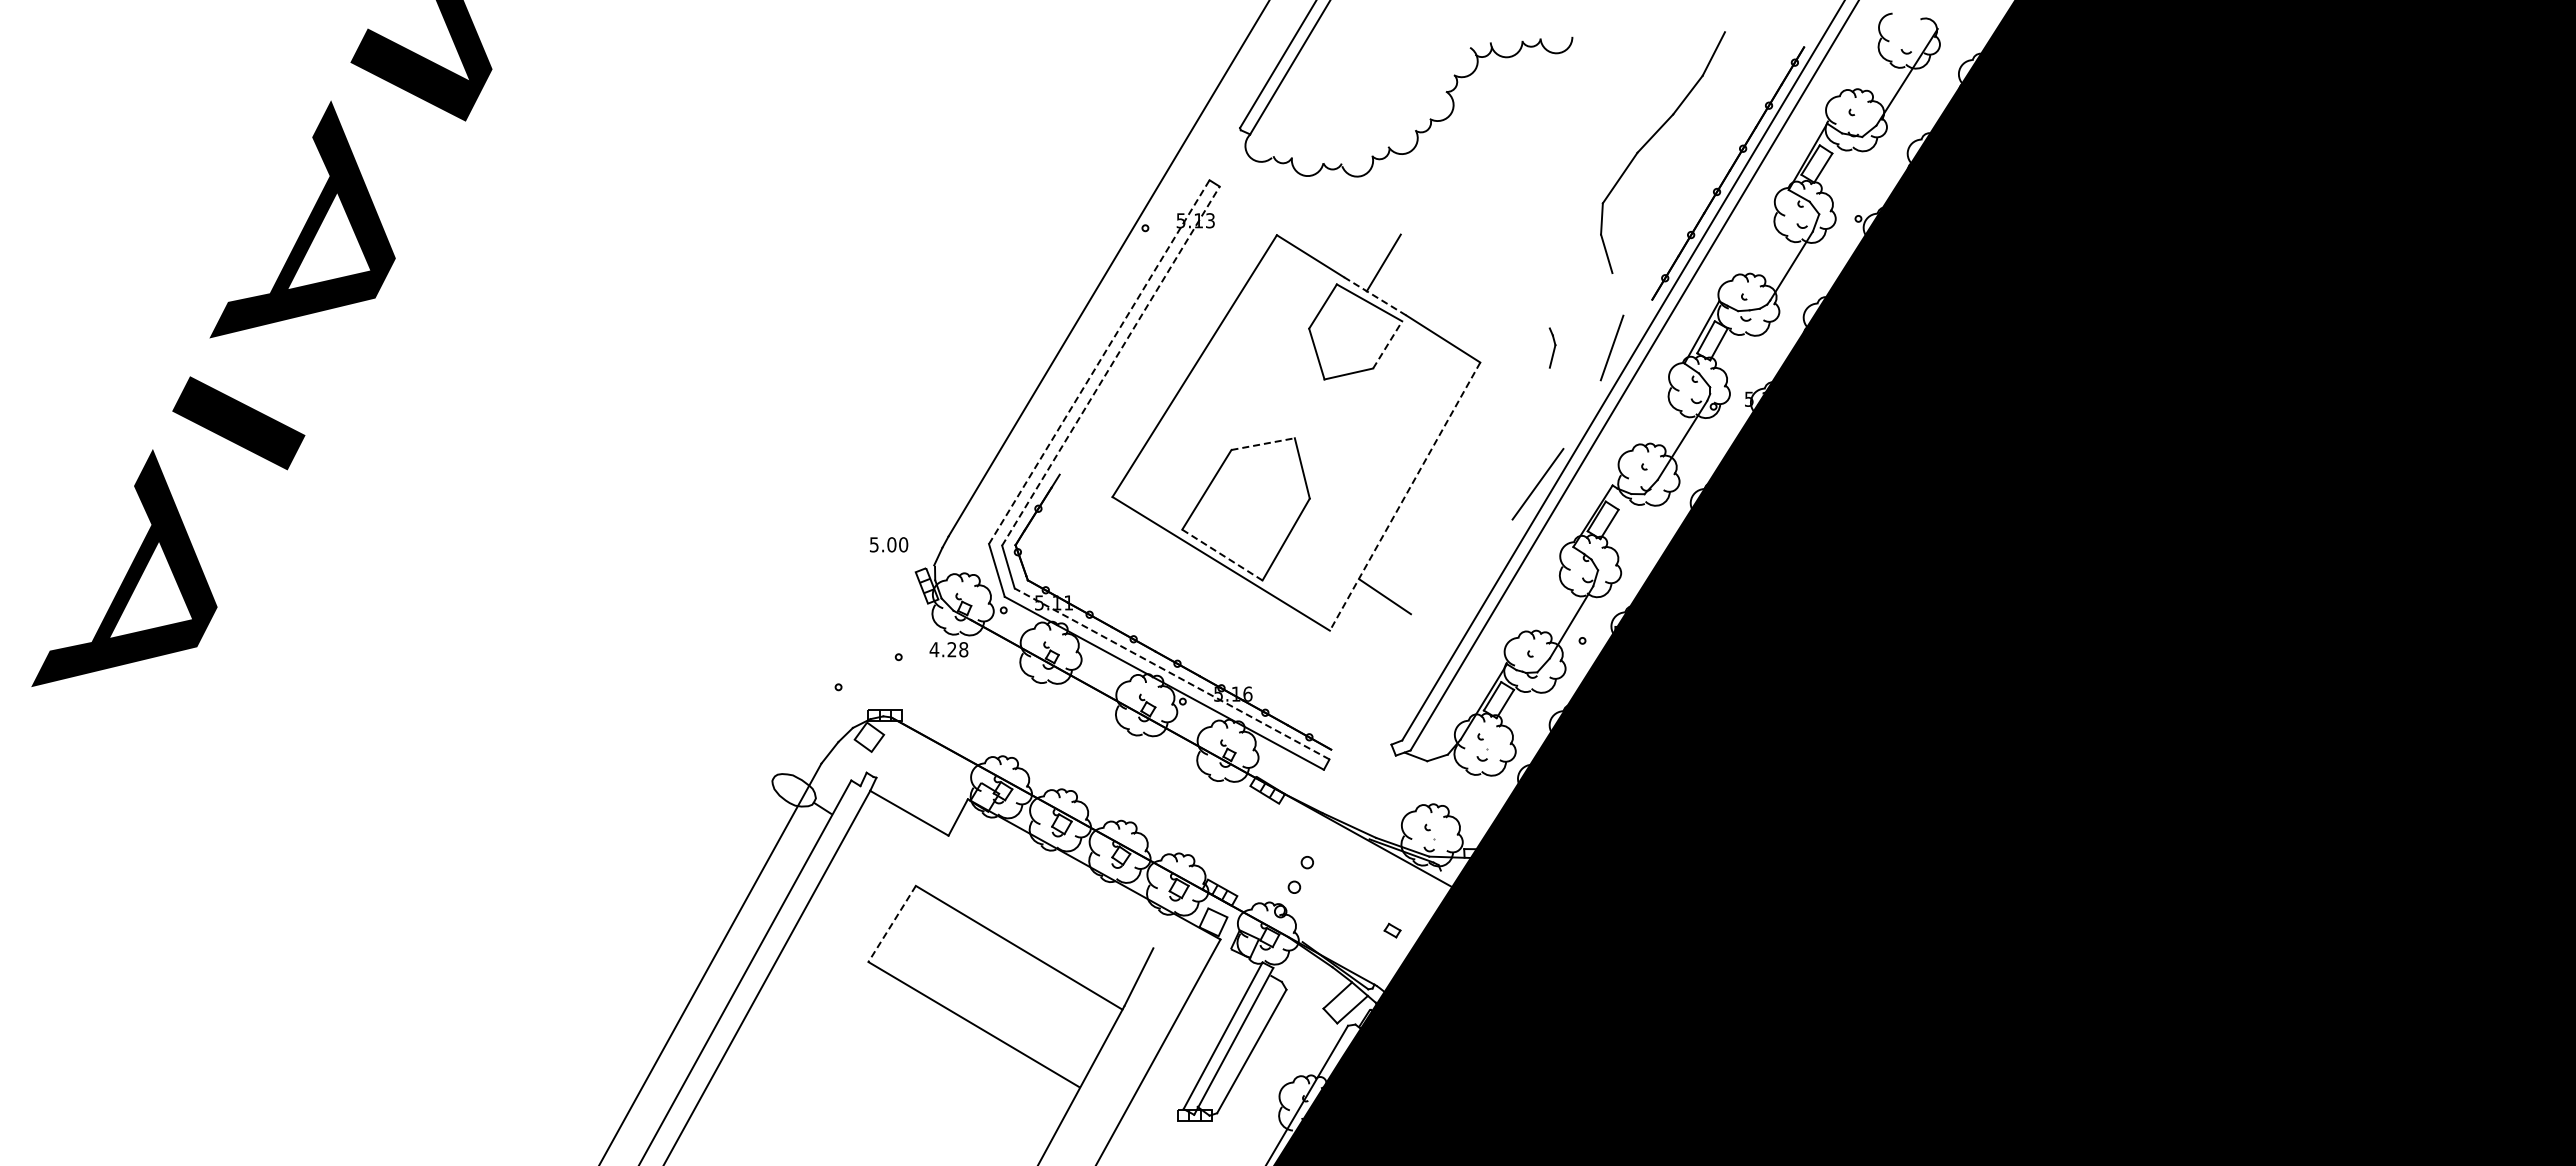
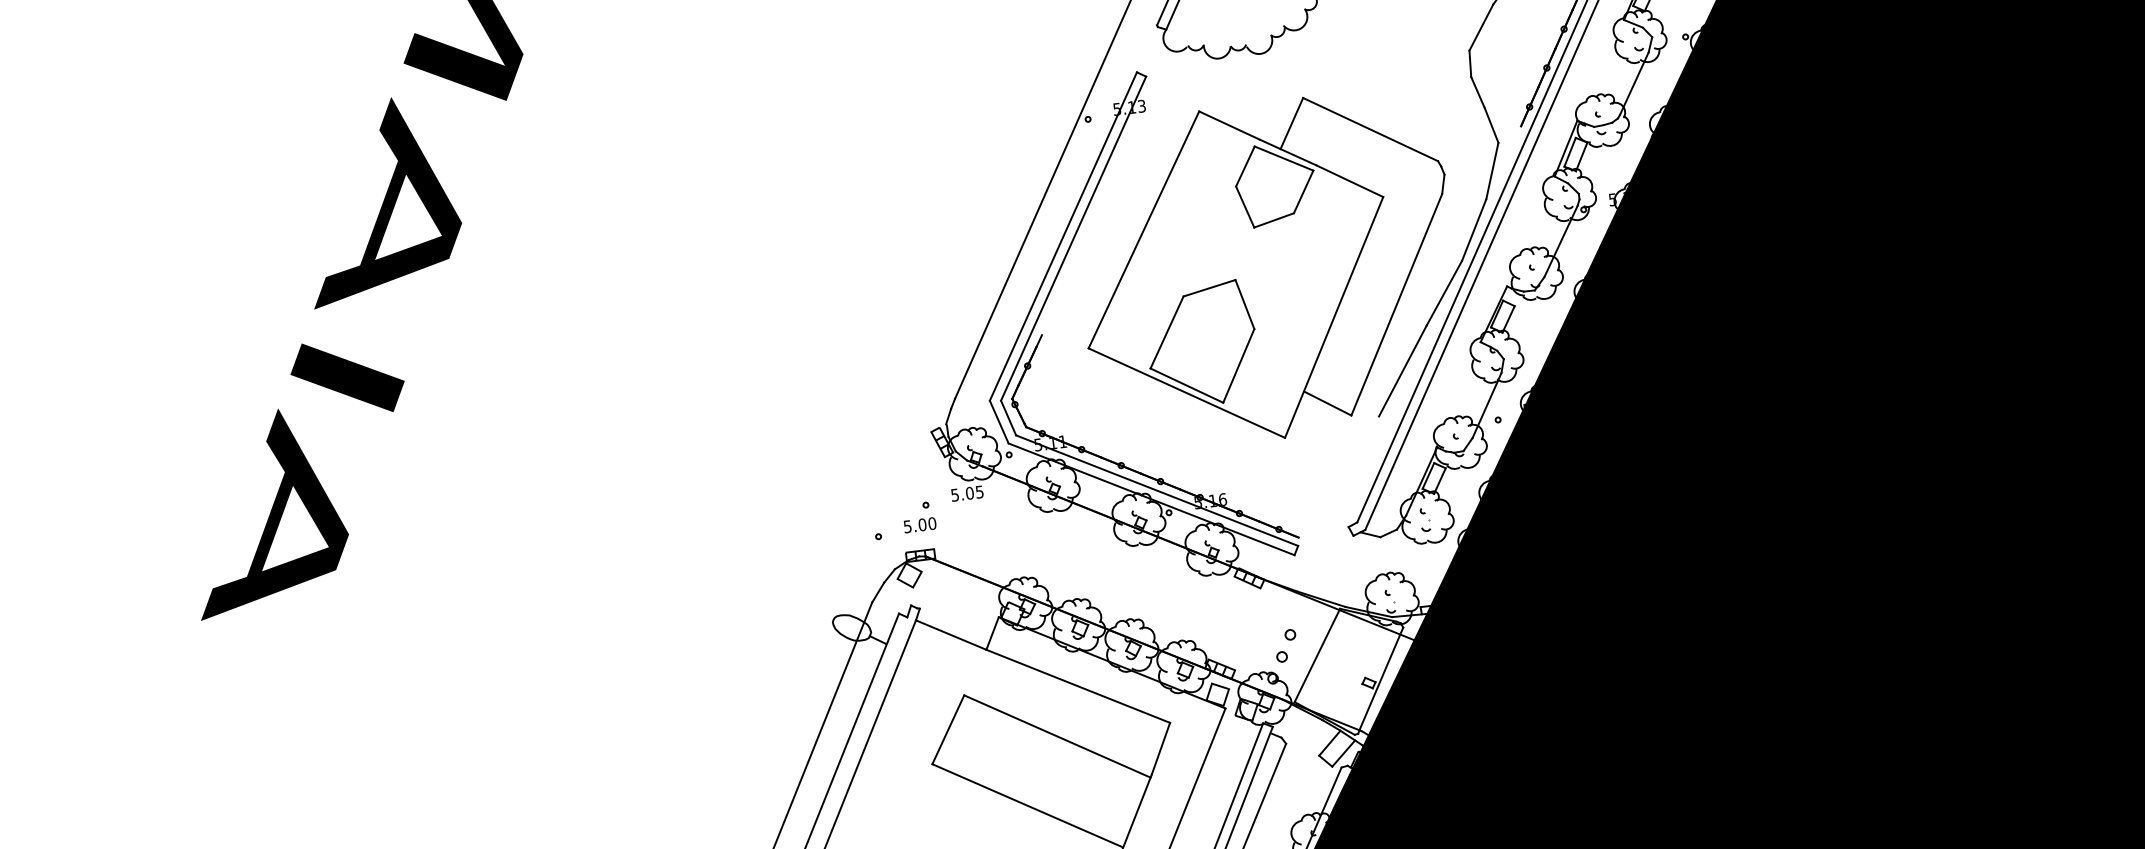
line: (1474, 281) -> (1369, 129), added
line: (1617, 294) -> (1491, 125), added
line: (1375, 296) -> (1288, 152), dashed -> solid
line: (1387, 344) -> (1303, 191), dashed -> solid
line: (1099, 362) -> (1063, 236), dashed -> solid
line: (1110, 366) -> (1073, 239), dashed -> solid
line: (1581, 414) -> (1473, 230), added
line: (1263, 444) -> (1209, 288), dashed -> solid
line: (1480, 490) -> (1396, 304), added
line: (1405, 496) -> (1334, 317), dashed -> solid
text: (889, 544) -> (920, 524), moved
line: (1222, 555) -> (1187, 385), dashed -> solid
line: (1477, 569) -> (1402, 371), added
text: (948, 649) -> (966, 493), 4.28 -> 5.05
line: (1171, 673) -> (1156, 490), dashed -> solid
line: (1335, 890) -> (1316, 655), added
line: (1050, 891) -> (1077, 685), added
line: (892, 923) -> (948, 729), dashed -> solid
line: (1407, 927) -> (1381, 678), added

